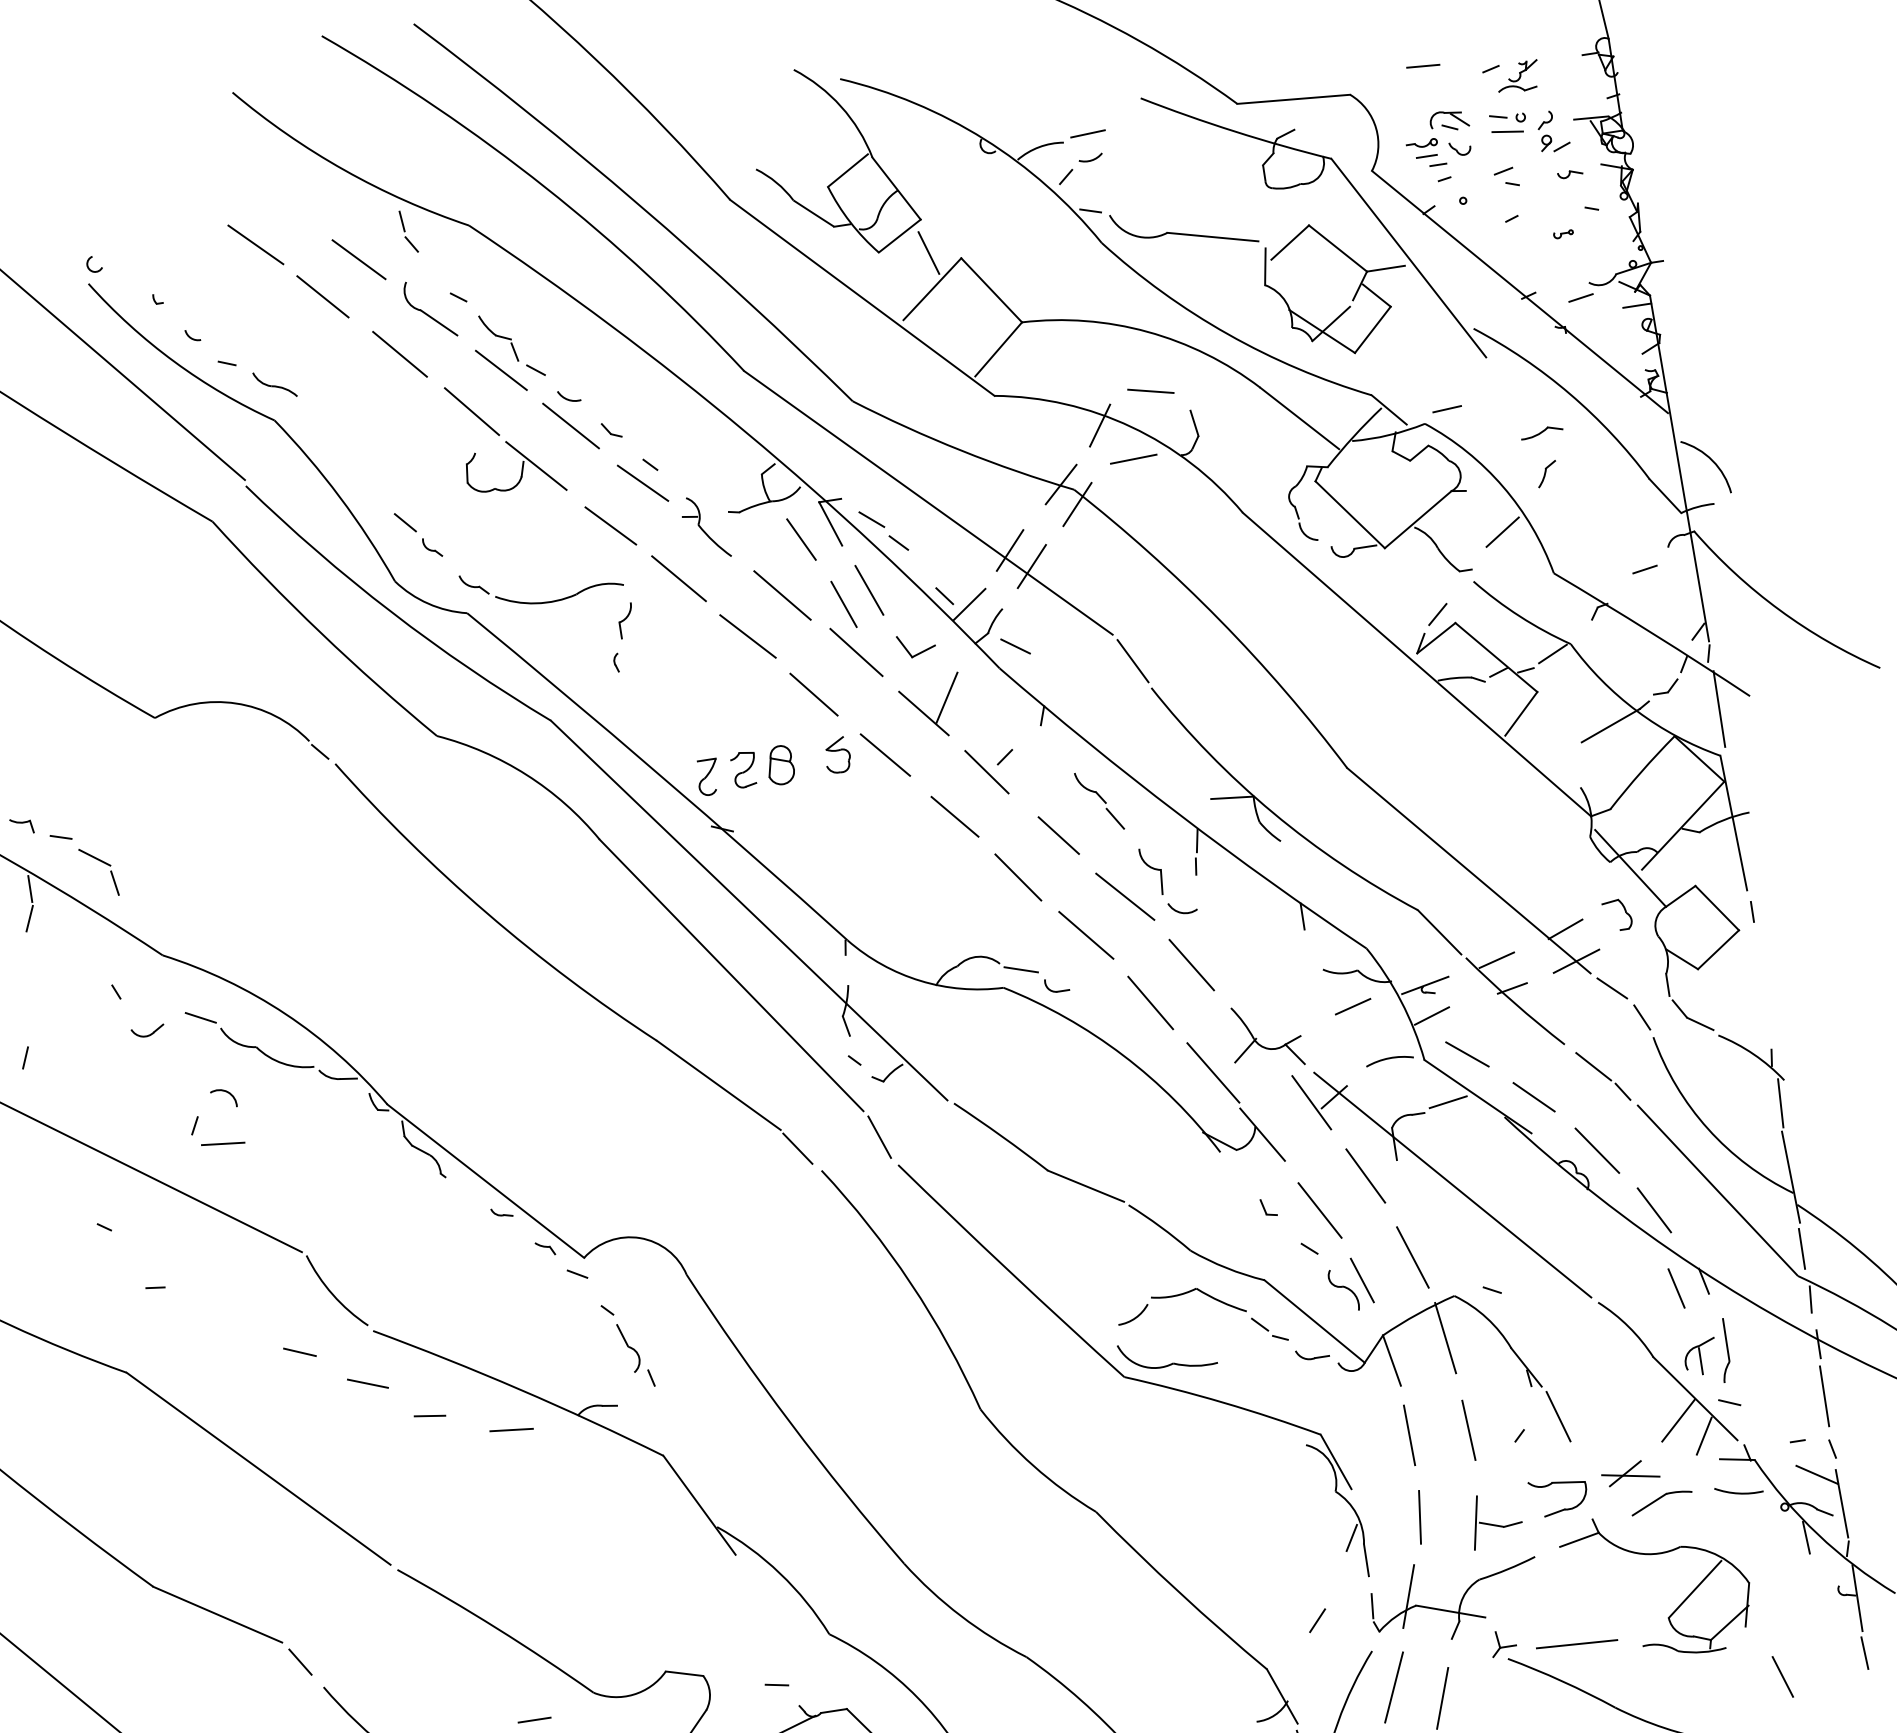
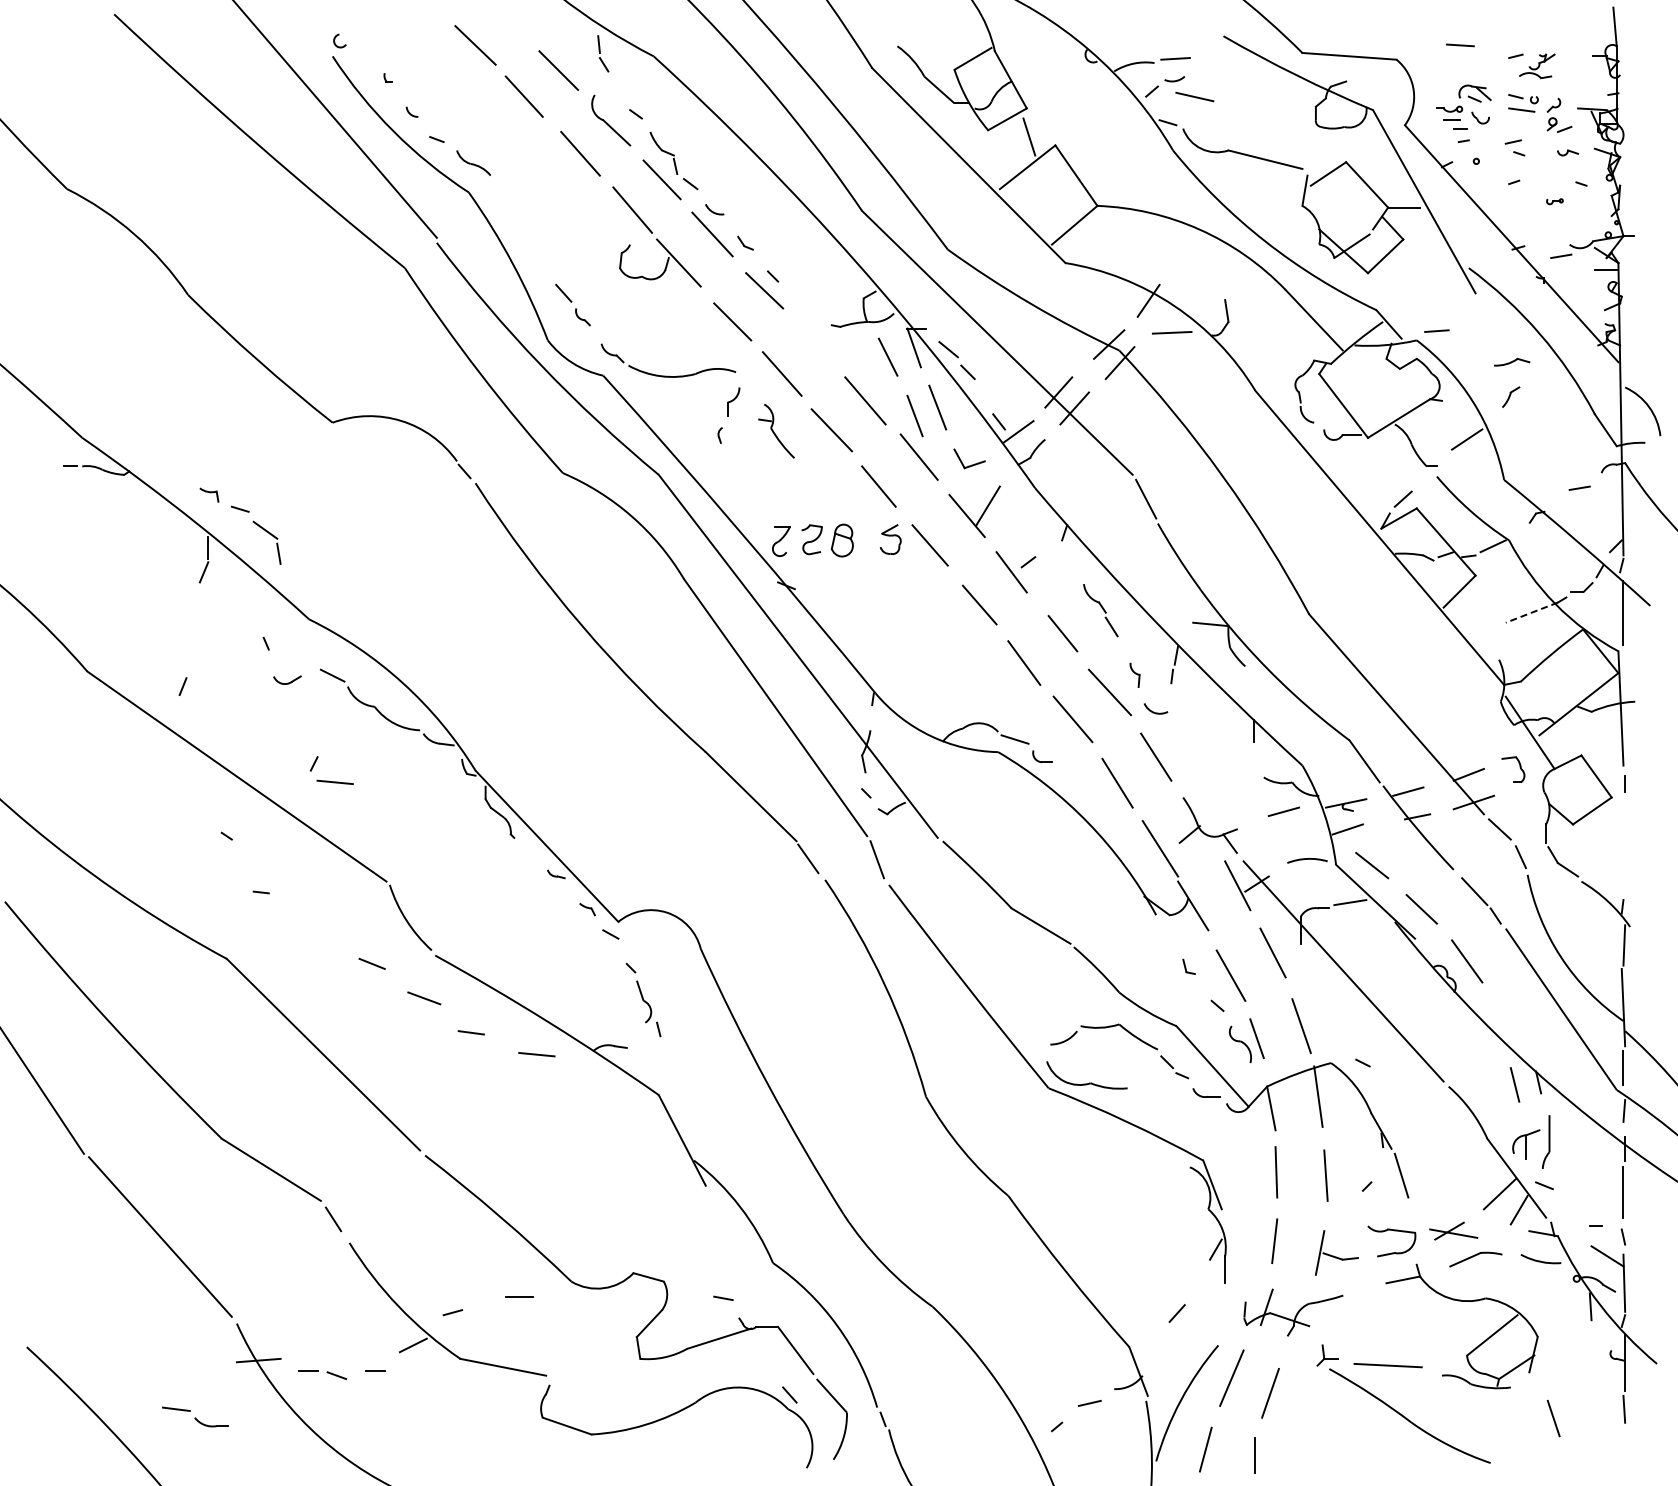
line: (1150, 390) -> (1194, 96), moved
part: (705, 526) -> (776, 430), moved
line: (1015, 645) -> (1051, 471), removed
line: (1610, 725) -> (1531, 612), solid -> dashed
part: (1151, 871) -> (1134, 674), size x0.6
arc: (225, 1092) -> (343, 740), removed
line: (1654, 1210) -> (1506, 1017), removed
part: (1455, 1598) -> (1293, 1312), size x0.7

